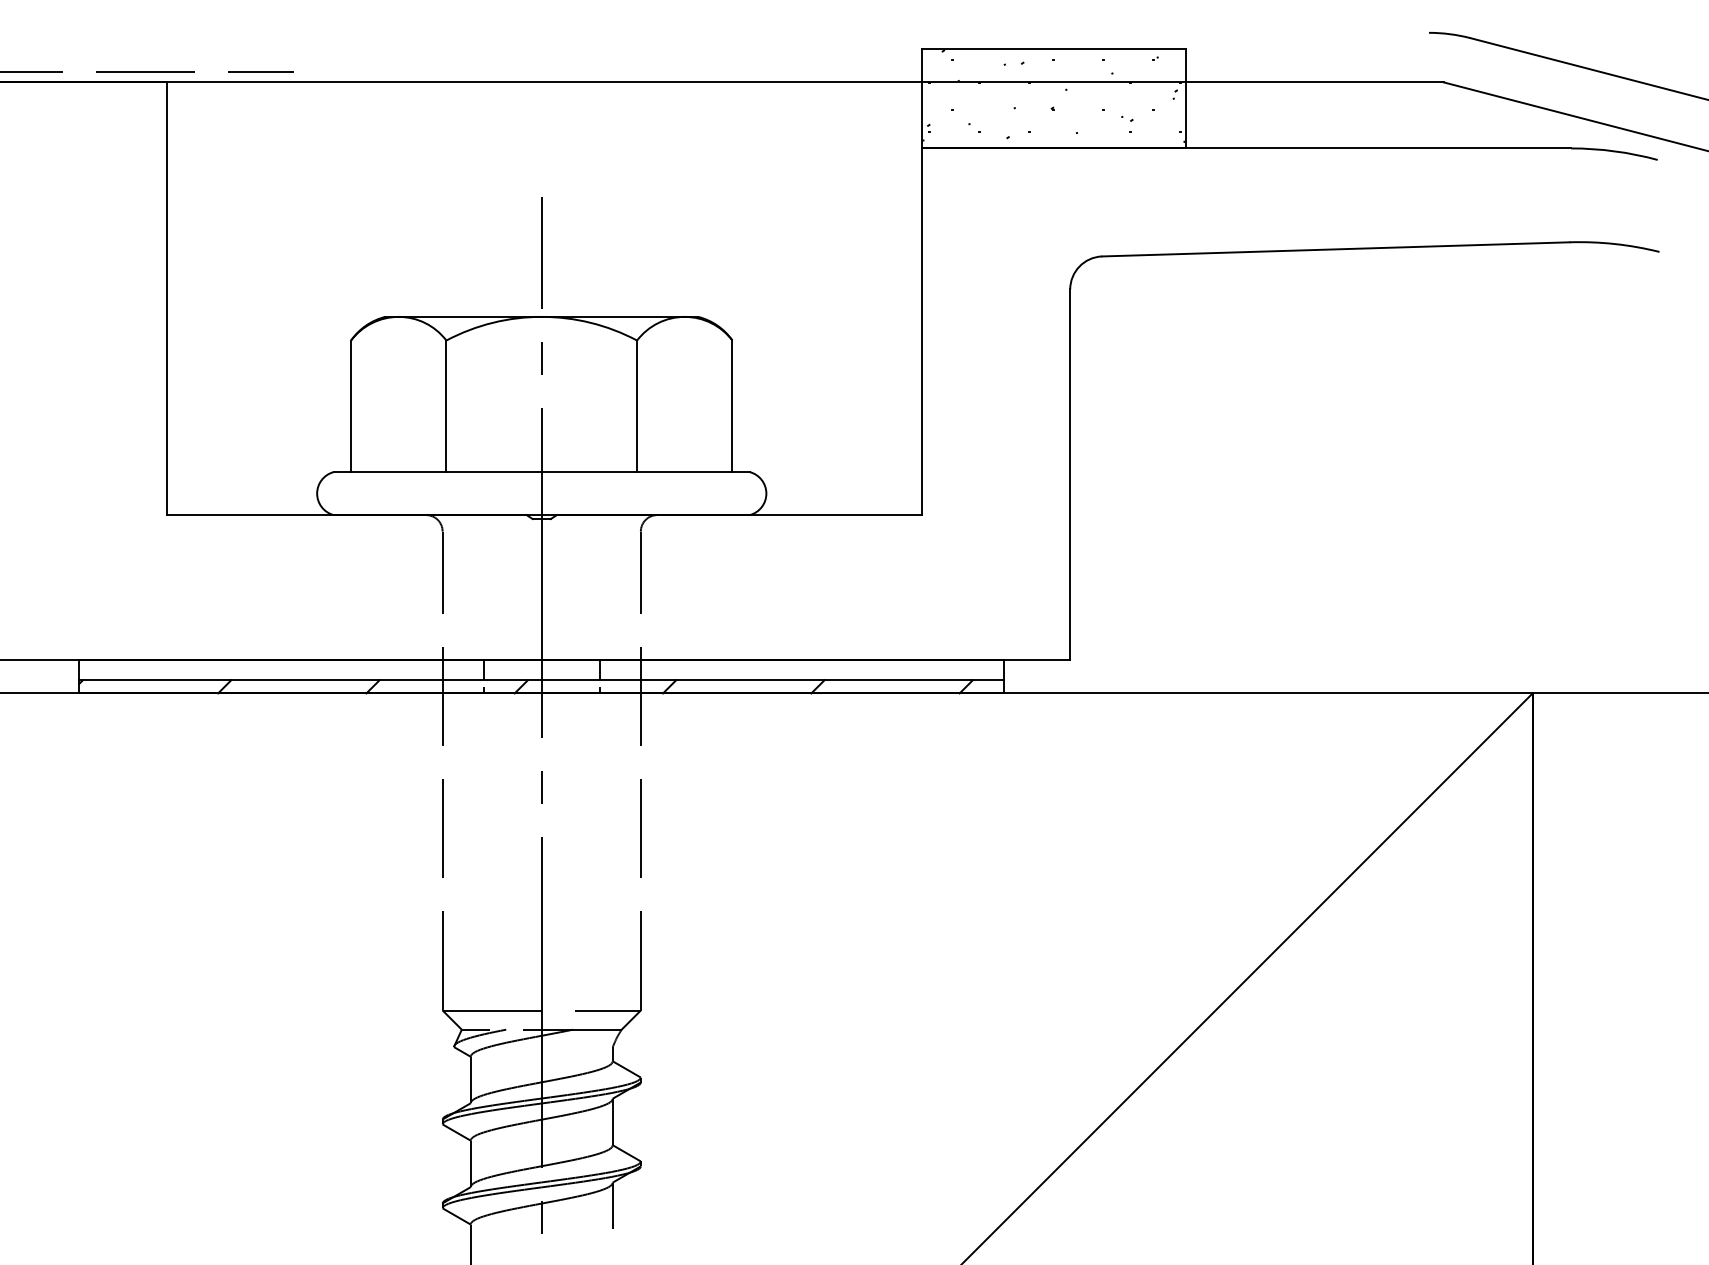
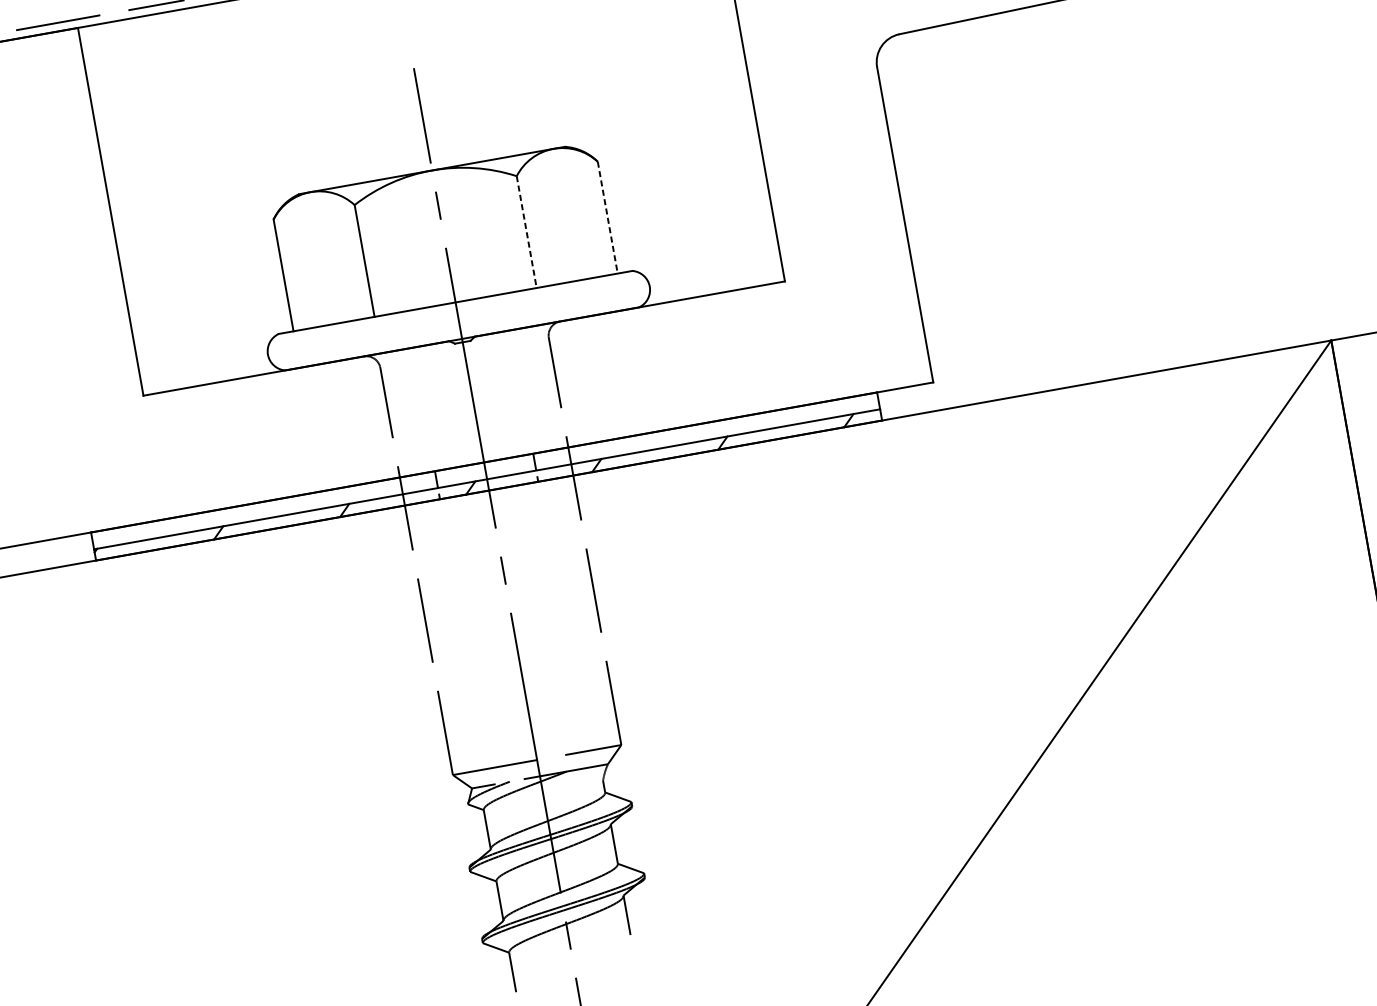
line: (637, 406) -> (527, 232), solid -> dashed
line: (732, 406) -> (607, 217), solid -> dashed

